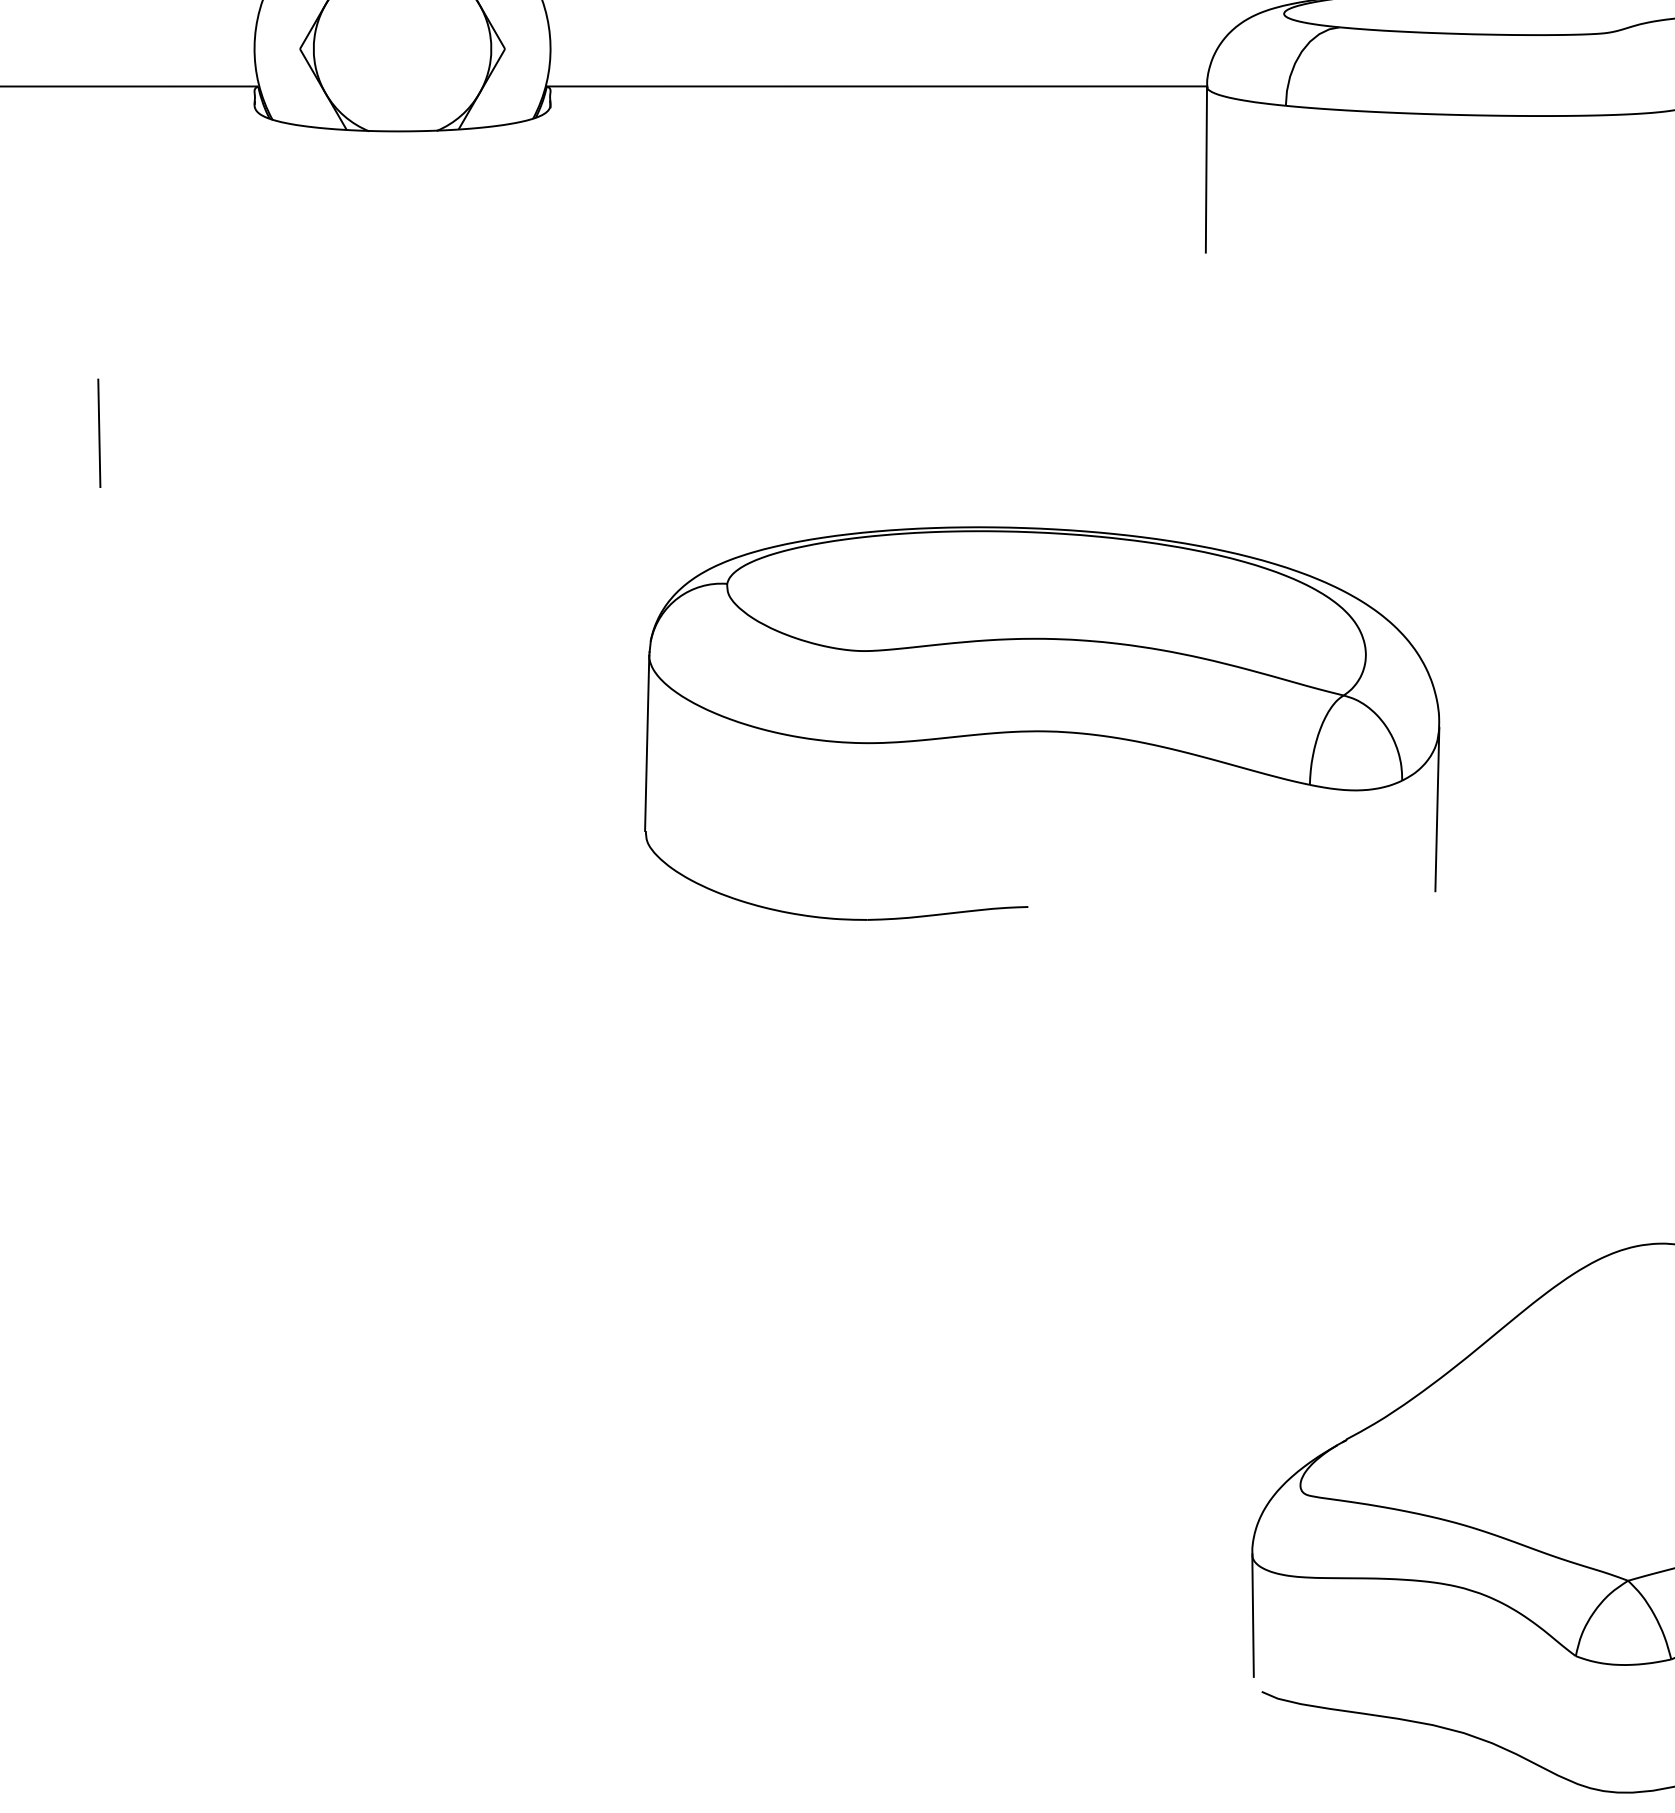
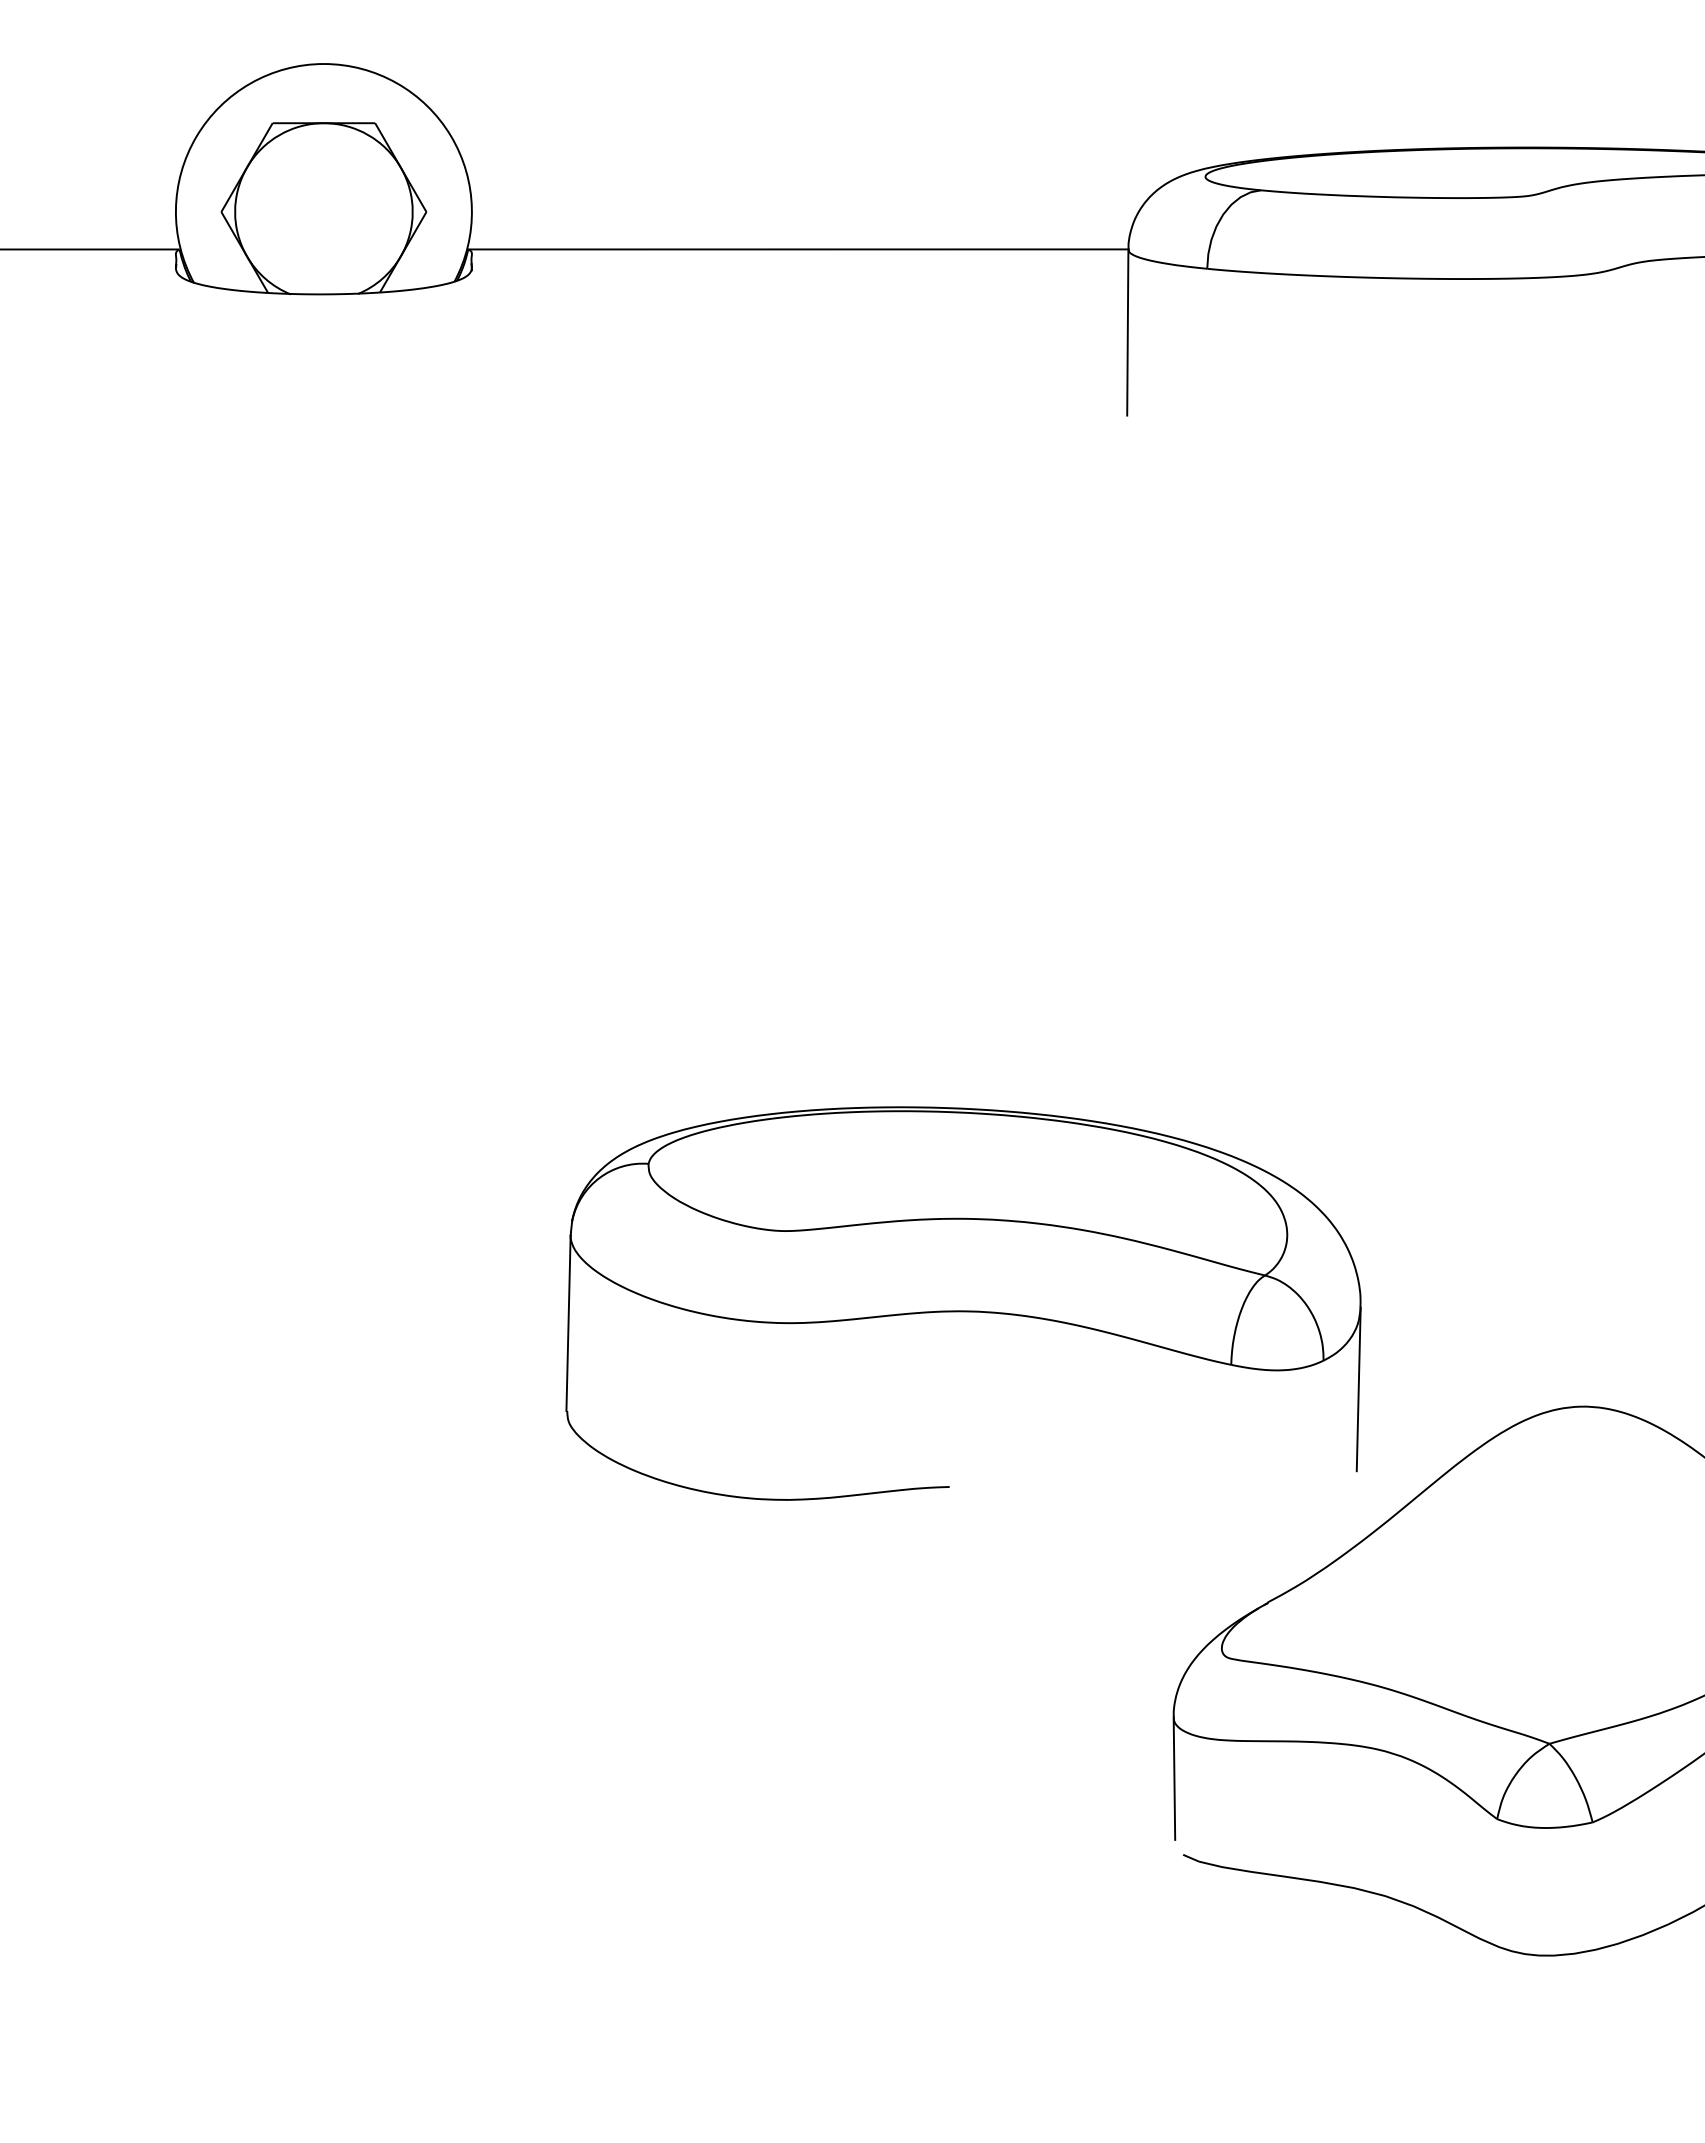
line: (99, 433) -> (20, 596), removed
part: (1042, 723) -> (963, 1303), moved

